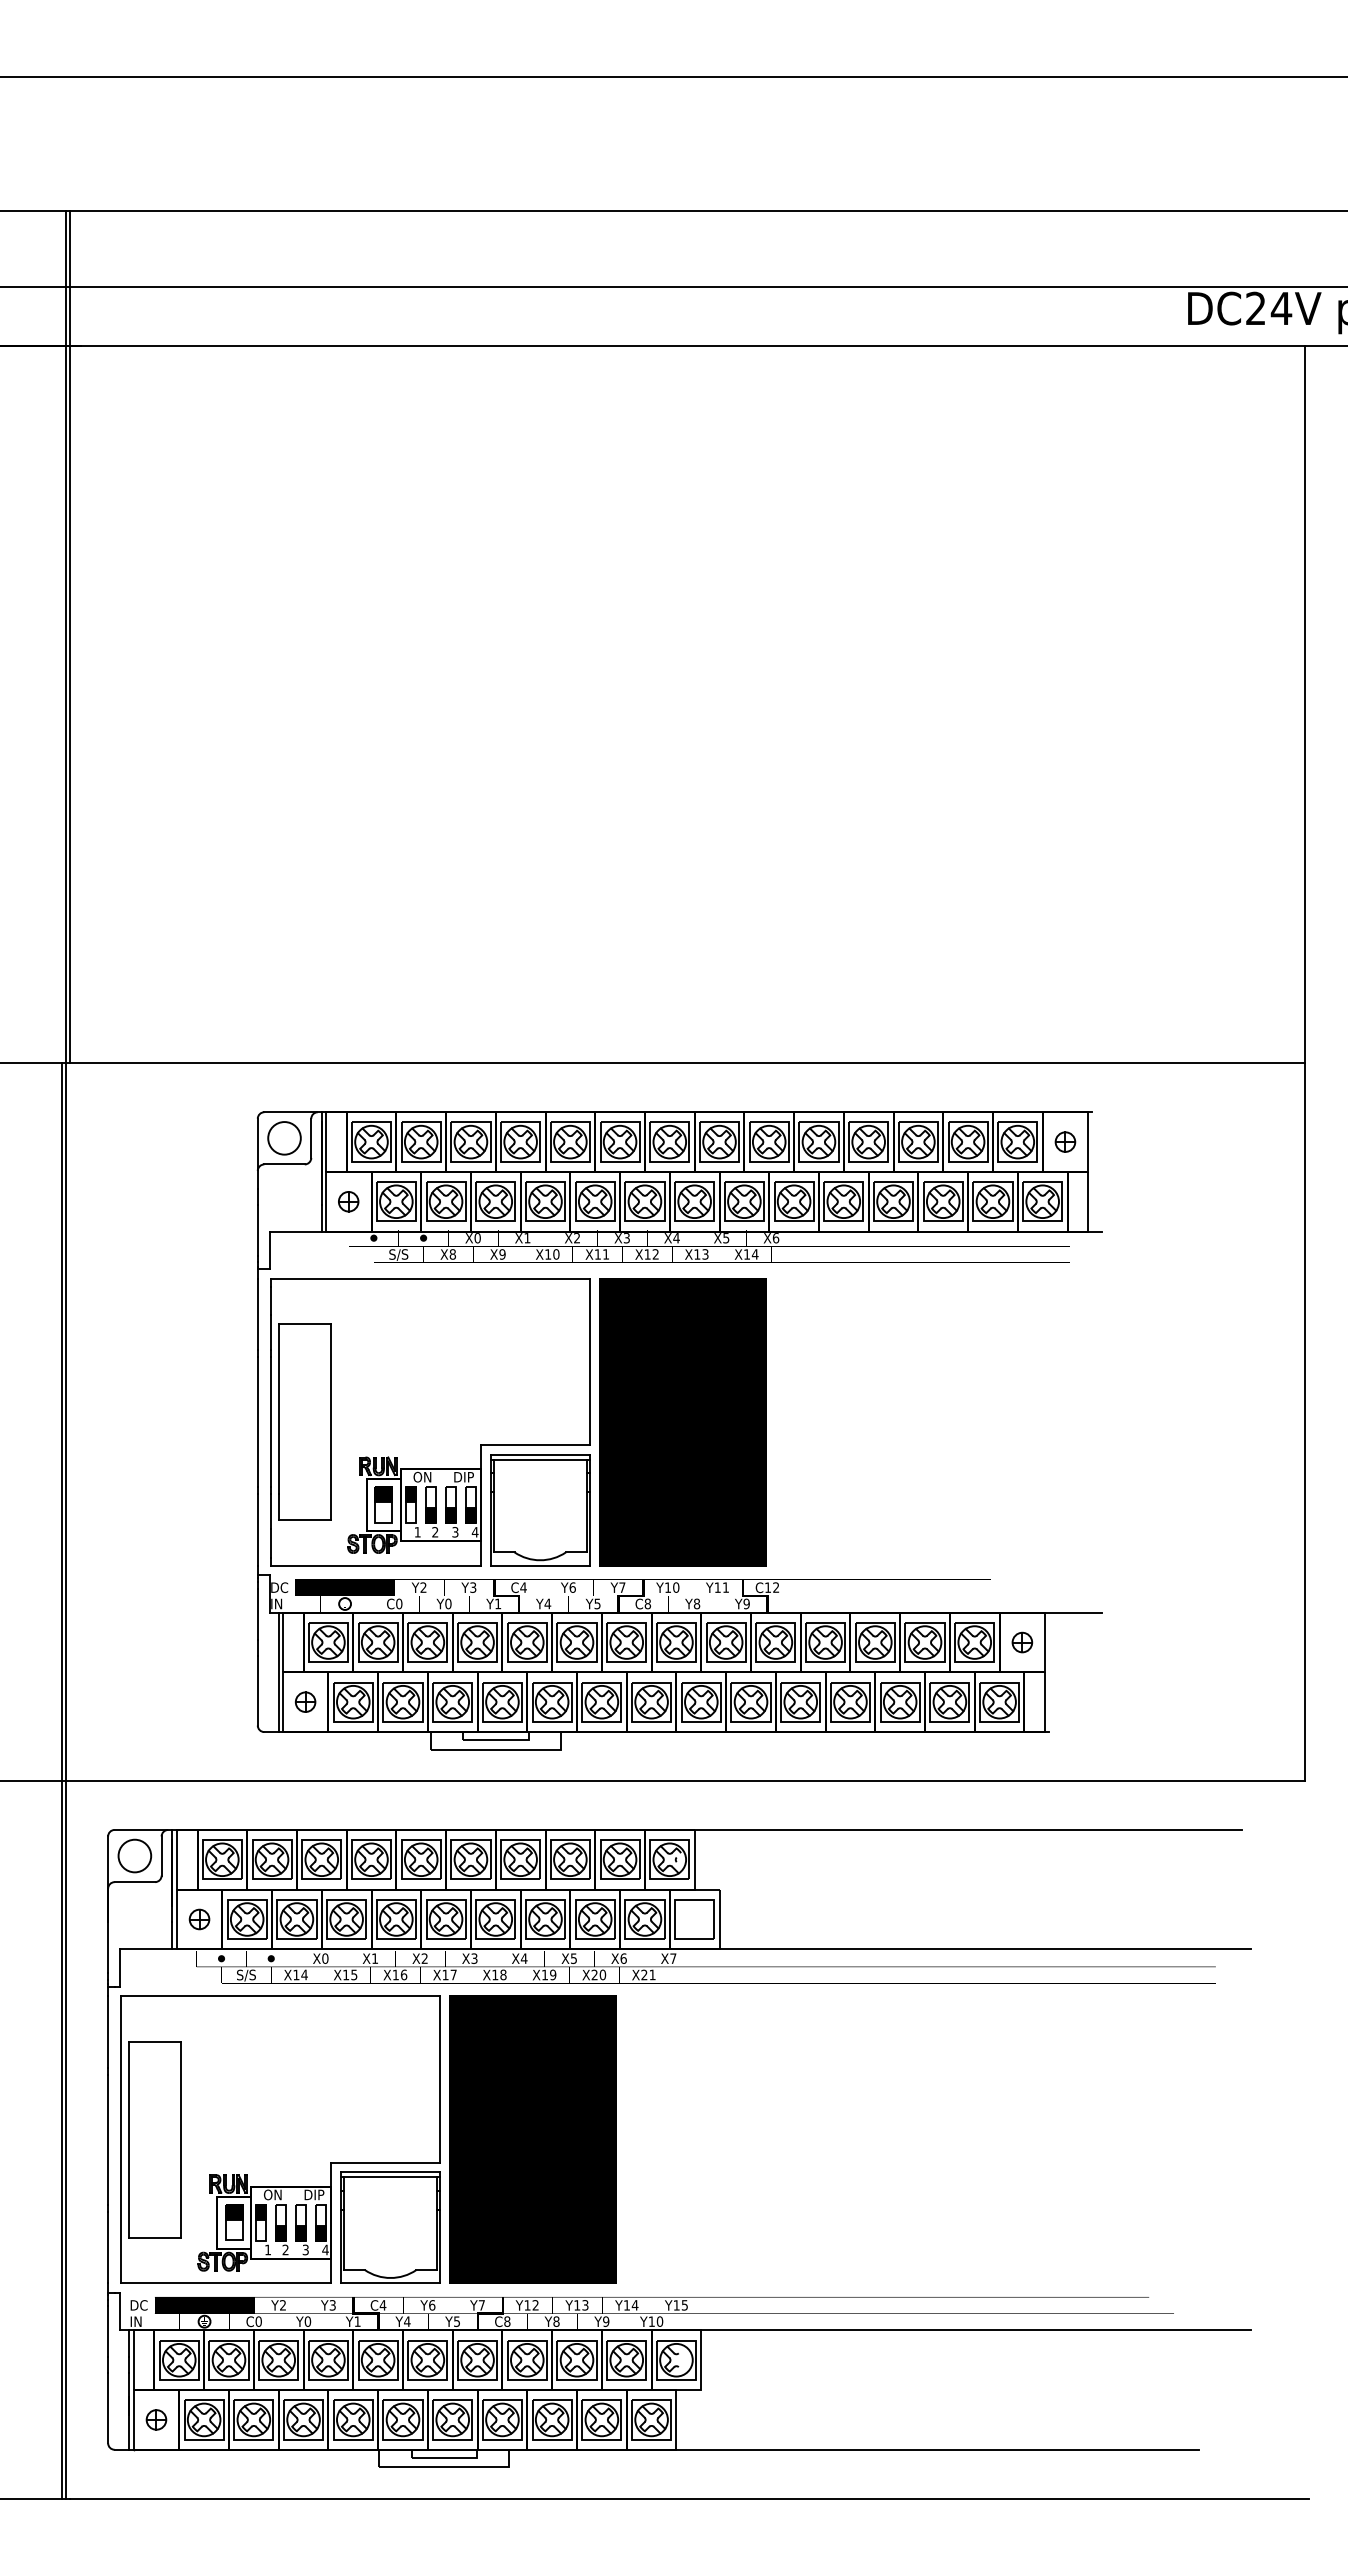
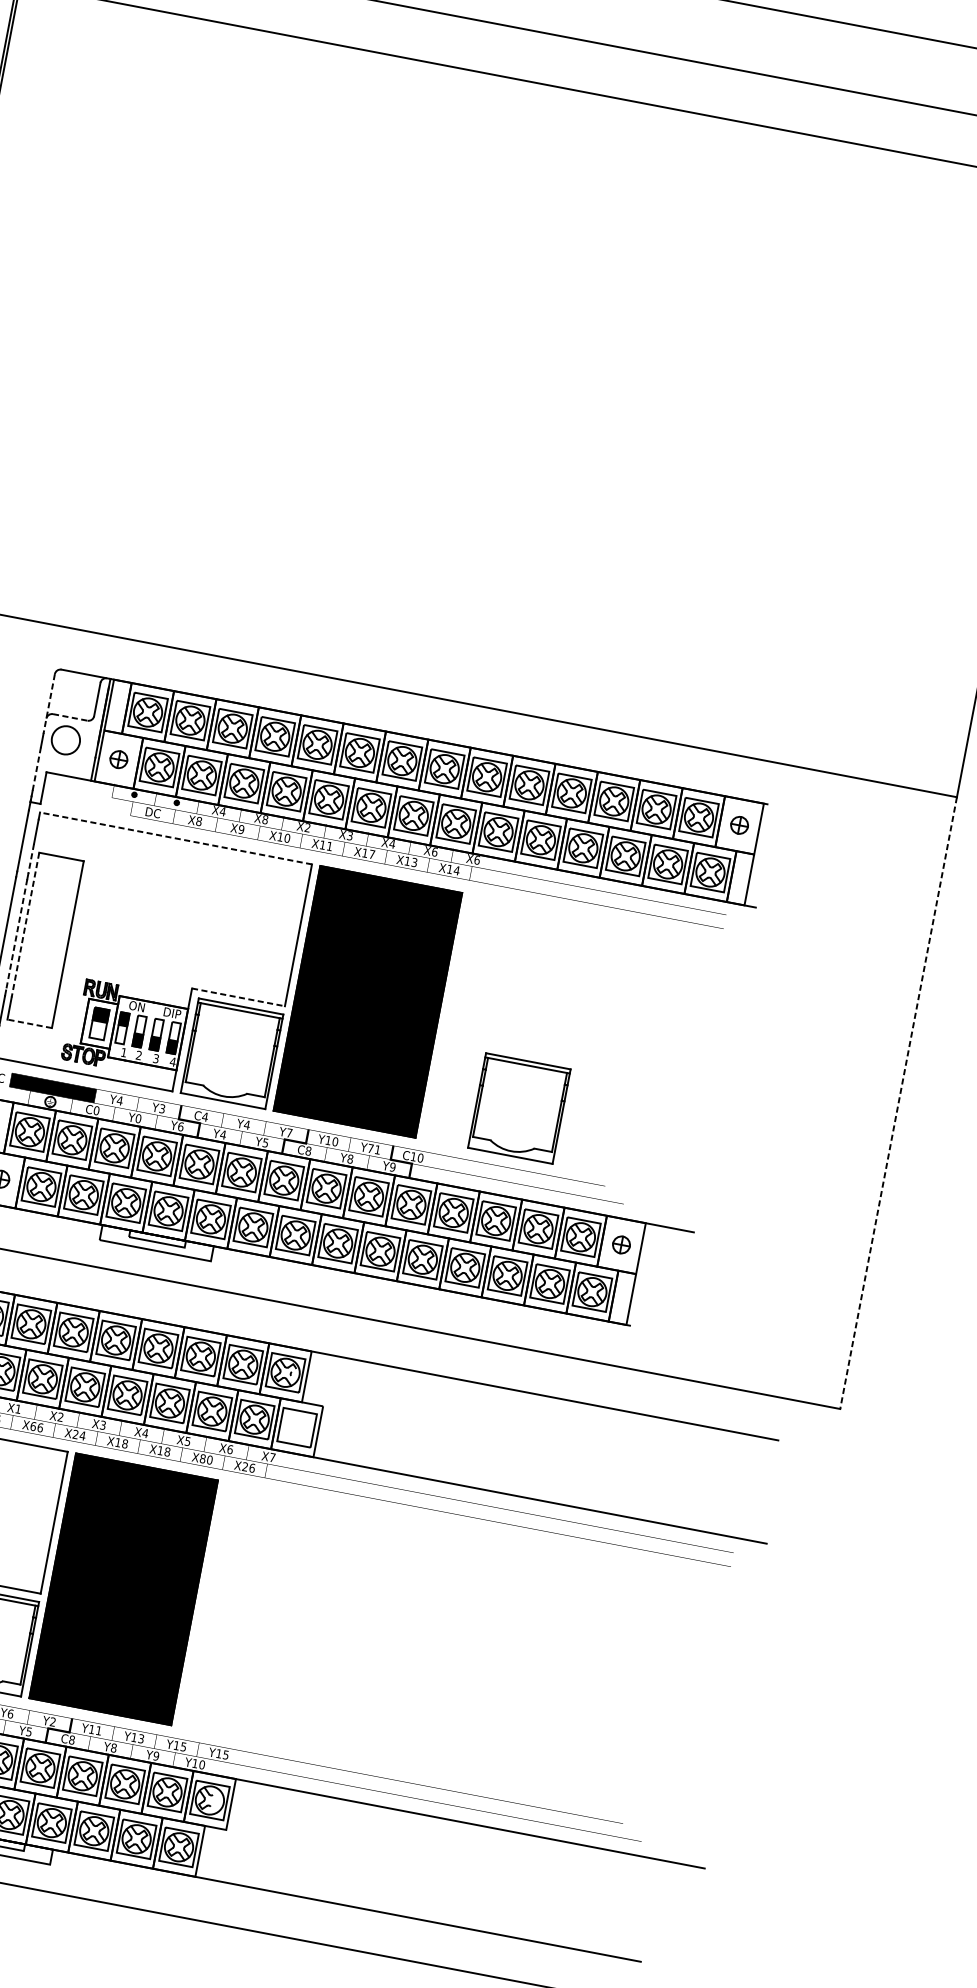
circle: (284, 1138) -> (65, 740), moved
line: (257, 1154) -> (48, 704), solid -> dashed
line: (285, 1164) -> (71, 717), solid -> dashed
line: (257, 1230) -> (36, 769), solid -> dashed
text: (477, 1238) -> (222, 811), X0 -> X4
text: (527, 1238) -> (265, 820), X1 -> X8
text: (726, 1238) -> (434, 852), X5 -> X6
text: (398, 1254) -> (152, 812), S/S -> DC
text: (655, 1254) -> (371, 854), X12 -> X17
line: (430, 1278) -> (176, 838), solid -> dashed
line: (270, 1333) -> (30, 859), solid -> dashed
line: (278, 1409) -> (25, 925), solid -> dashed
line: (270, 1422) -> (16, 935), solid -> dashed
line: (1305, 1422) -> (898, 1103), solid -> dashed
line: (535, 1445) -> (238, 997), solid -> dashed
part: (877, 1510) -> (519, 1108), added
line: (304, 1520) -> (29, 1024), solid -> dashed
text: (423, 1587) -> (119, 1100), Y2 -> Y4
text: (572, 1587) -> (246, 1124), Y6 -> Y4
text: (717, 1587) -> (370, 1148), Y11 -> Y71
text: (776, 1587) -> (420, 1158), C12 -> C10
text: (498, 1603) -> (181, 1126), Y1 -> Y6
text: (395, 1974) -> (33, 1425), X16 -> X66
text: (449, 1974) -> (79, 1434), X17 -> X24
text: (553, 1974) -> (167, 1451), X19 -> X18
text: (594, 1974) -> (202, 1458), X20 -> X80
text: (652, 1974) -> (252, 1467), X21 -> X26
text: (481, 2305) -> (52, 1722), Y7 -> Y2
text: (535, 2305) -> (98, 1730), Y12 -> Y11
text: (634, 2305) -> (183, 1747), Y14 -> Y15

